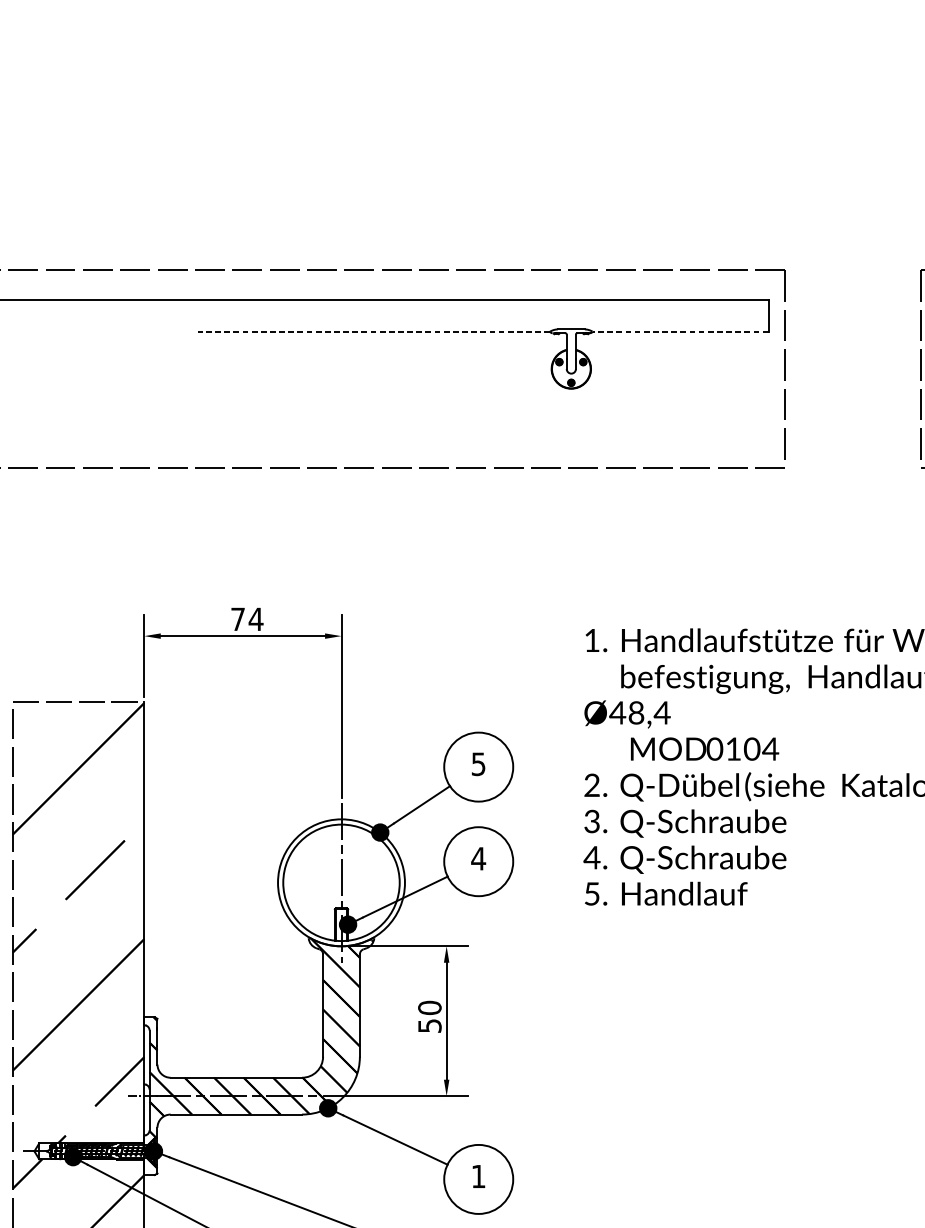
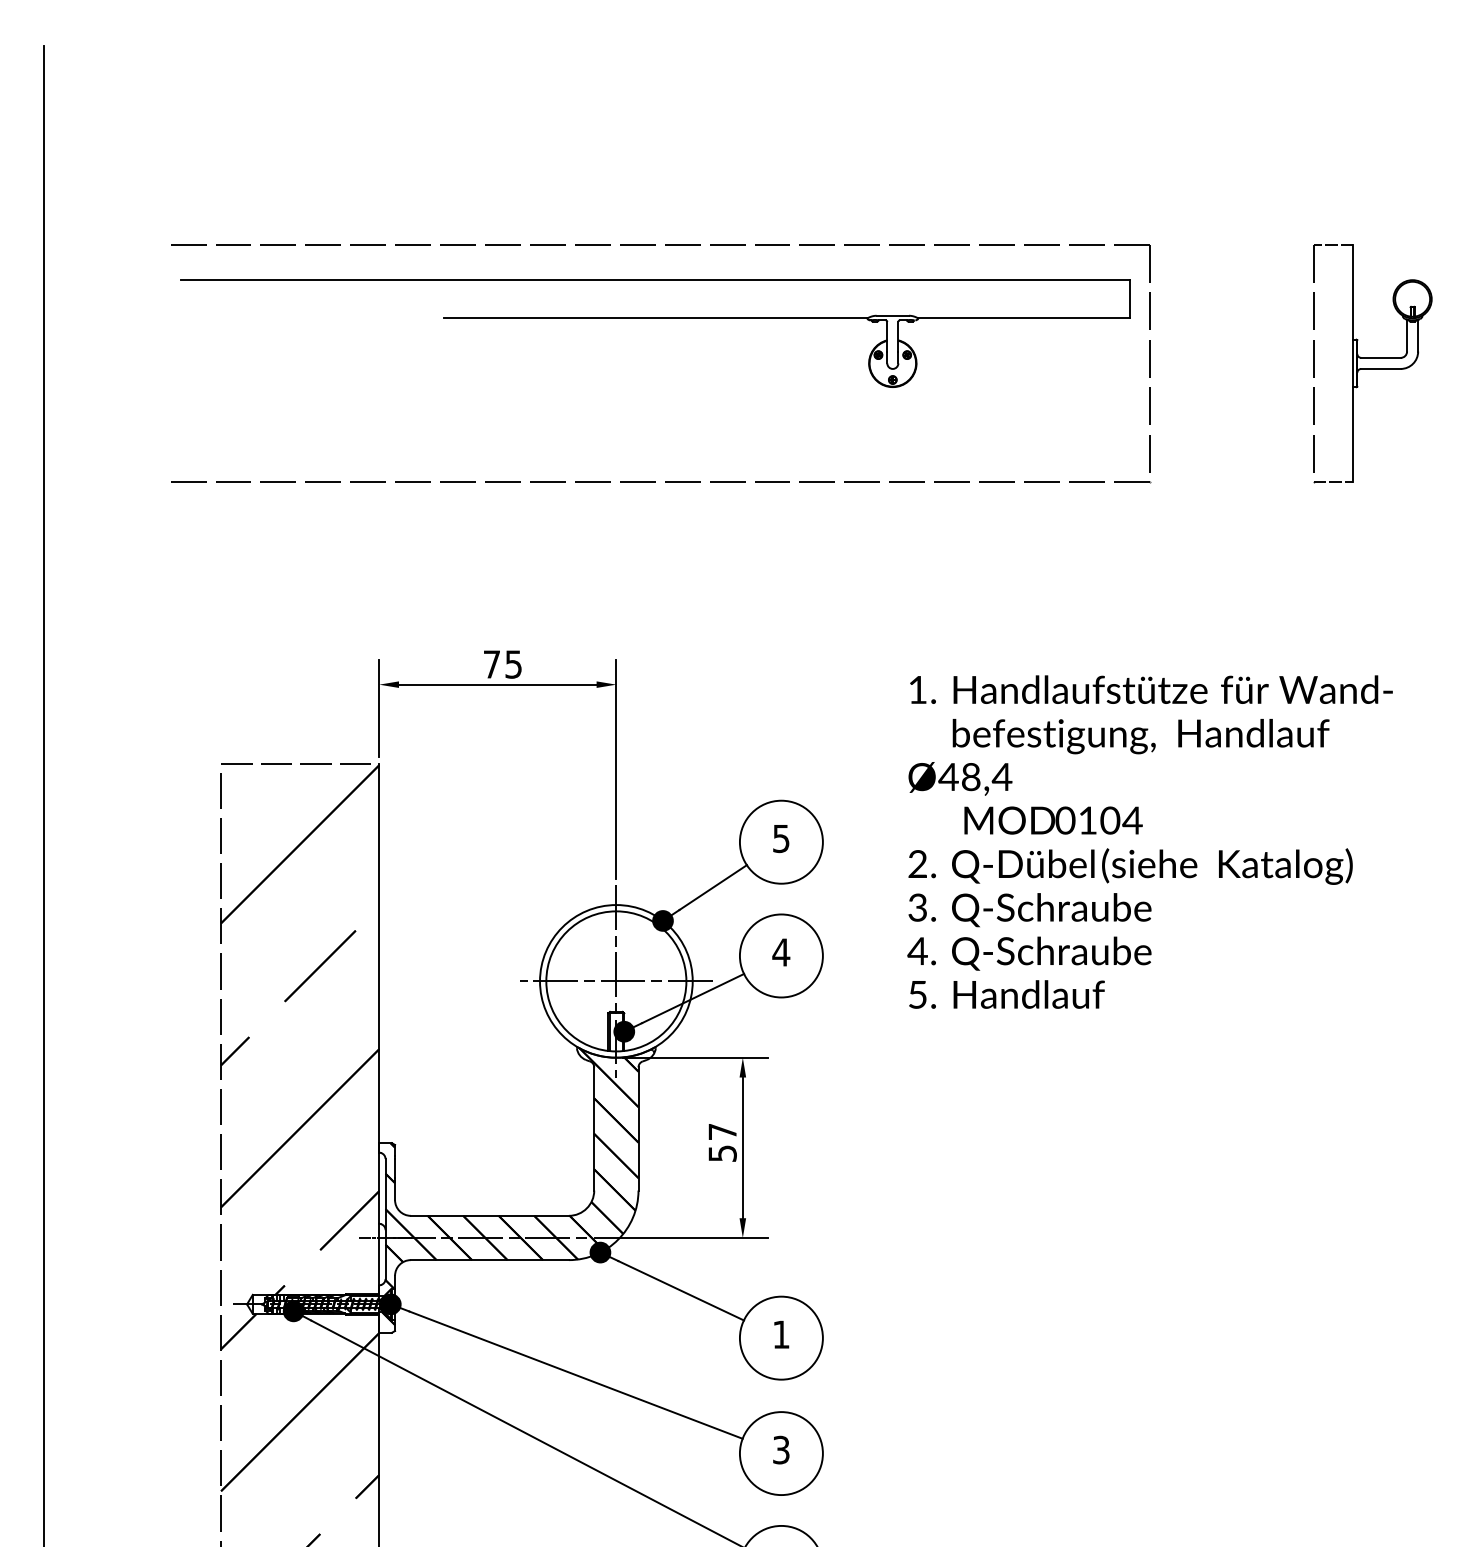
line: (374, 331) -> (655, 318), dashed -> solid
line: (680, 331) -> (1024, 318), dashed -> solid
text: (255, 619) -> (513, 664), 74 -> 75
line: (341, 882) -> (616, 981), added
text: (429, 1007) -> (722, 1131), 50 -> 57

